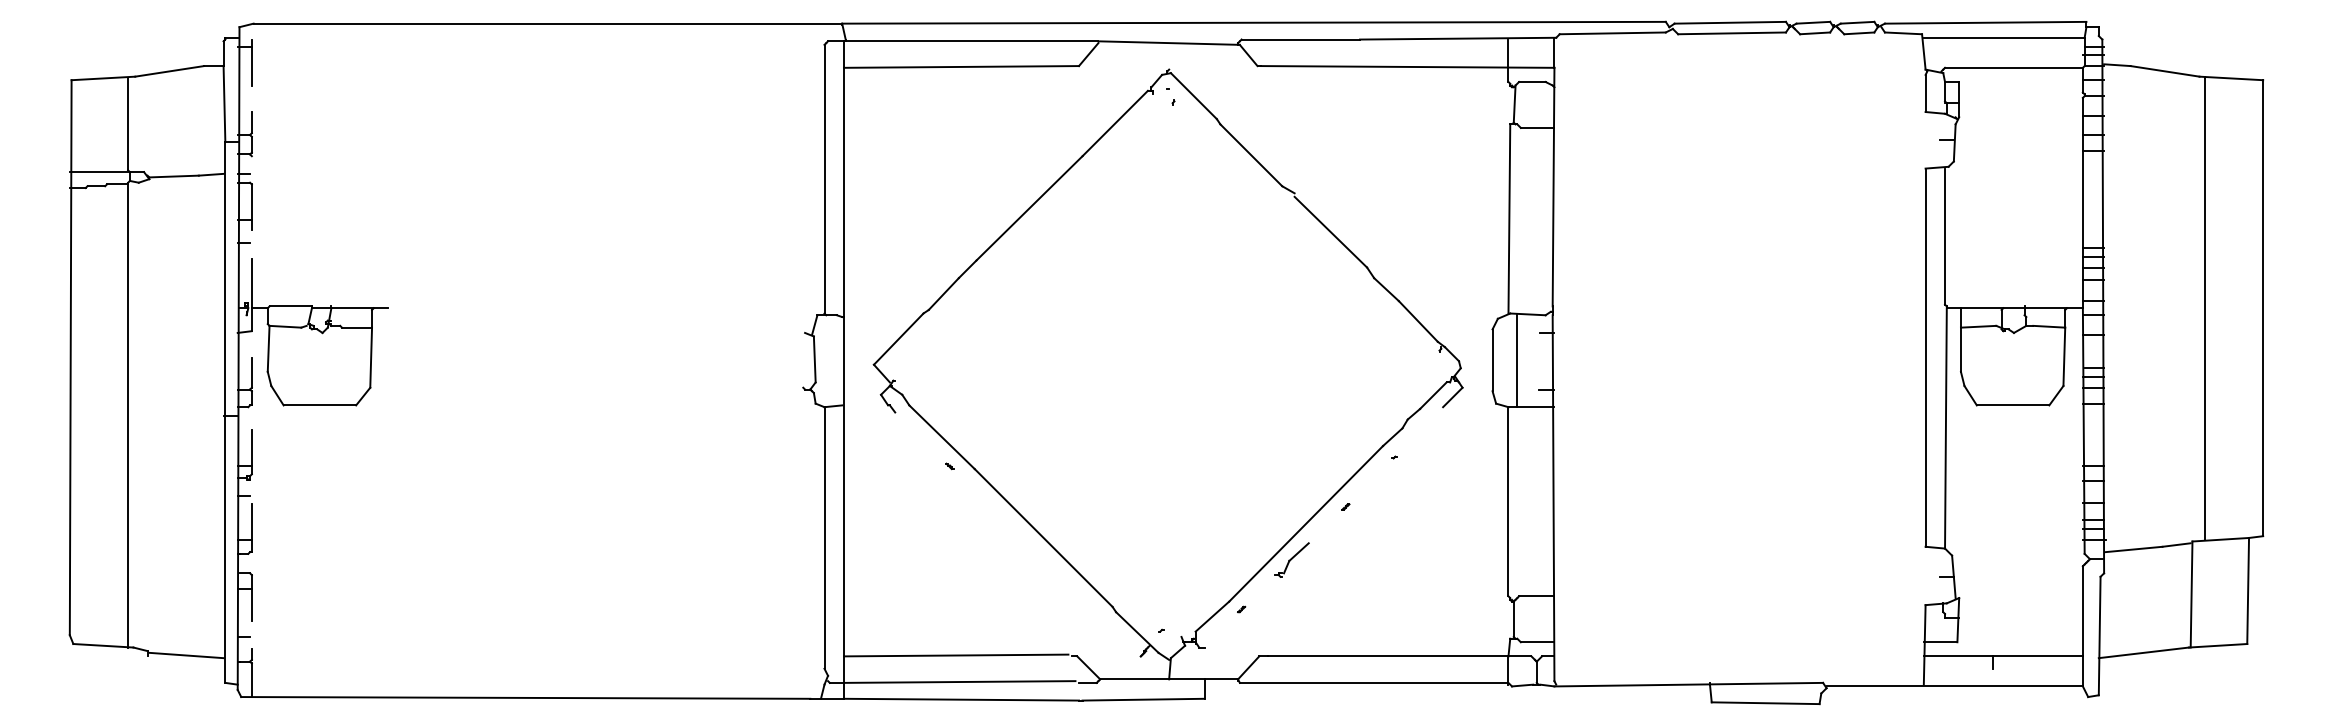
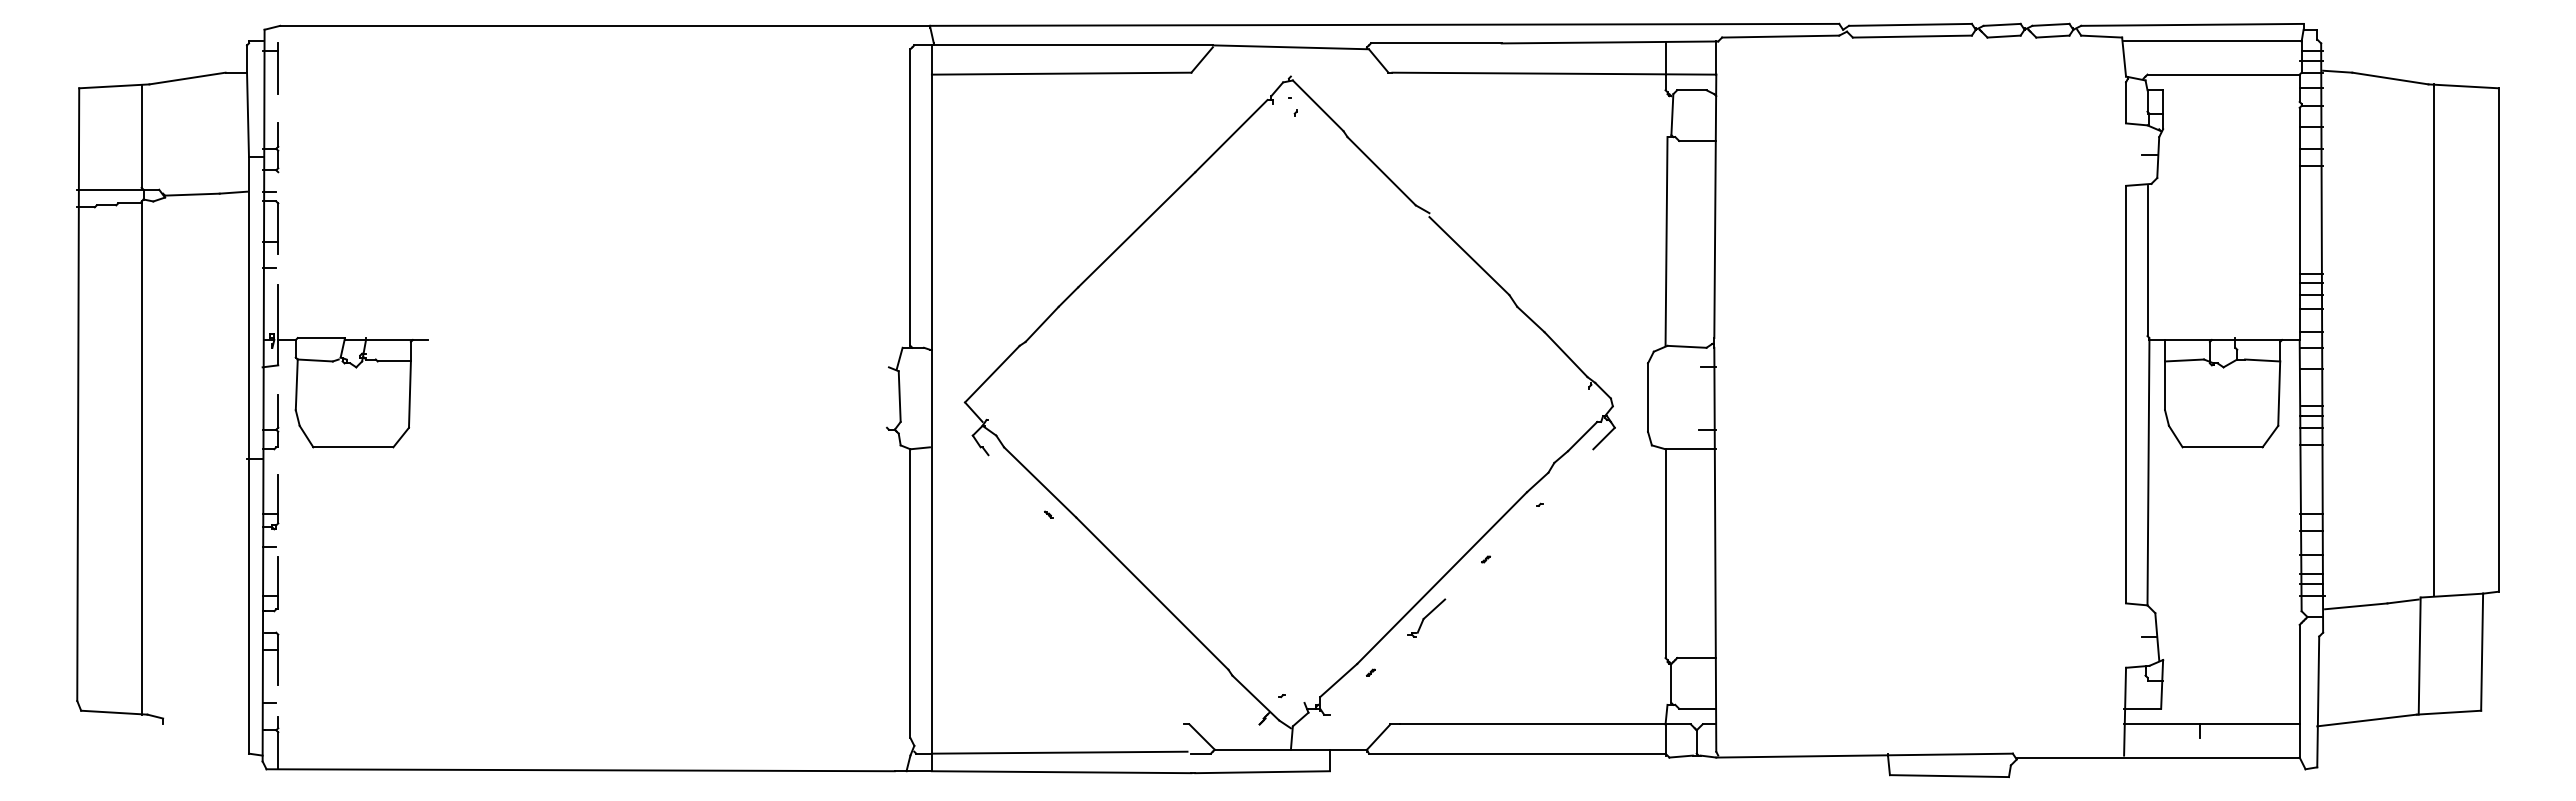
line: (1517, 361) -> (1675, 398), removed
line: (186, 655) -> (206, 723), removed
line: (955, 655) -> (1055, 723), removed

